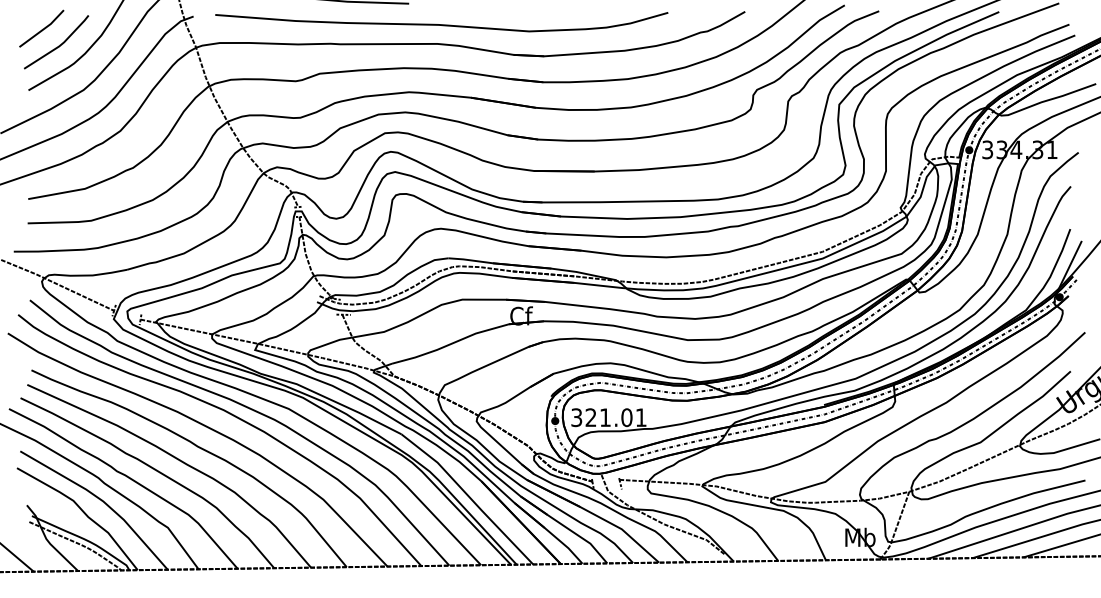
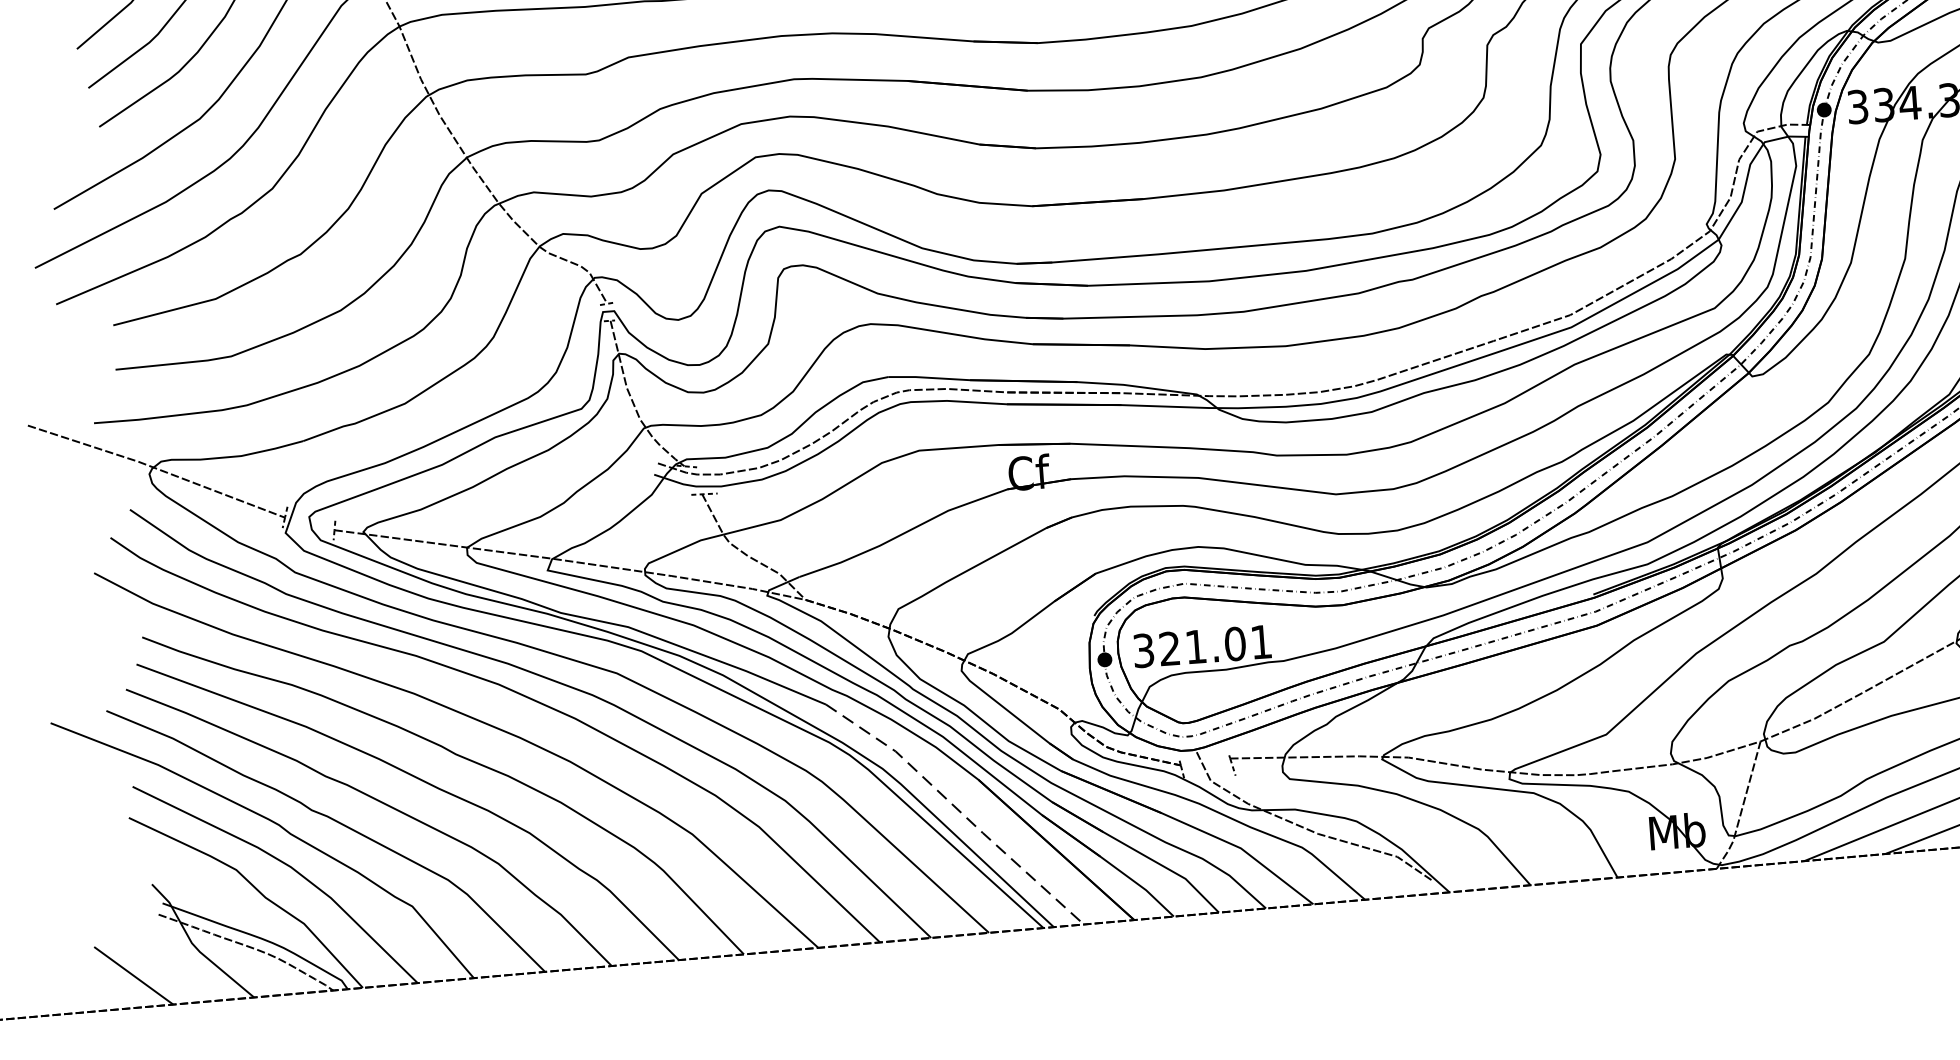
line: (469, 497) -> (958, 810), solid -> dashed

